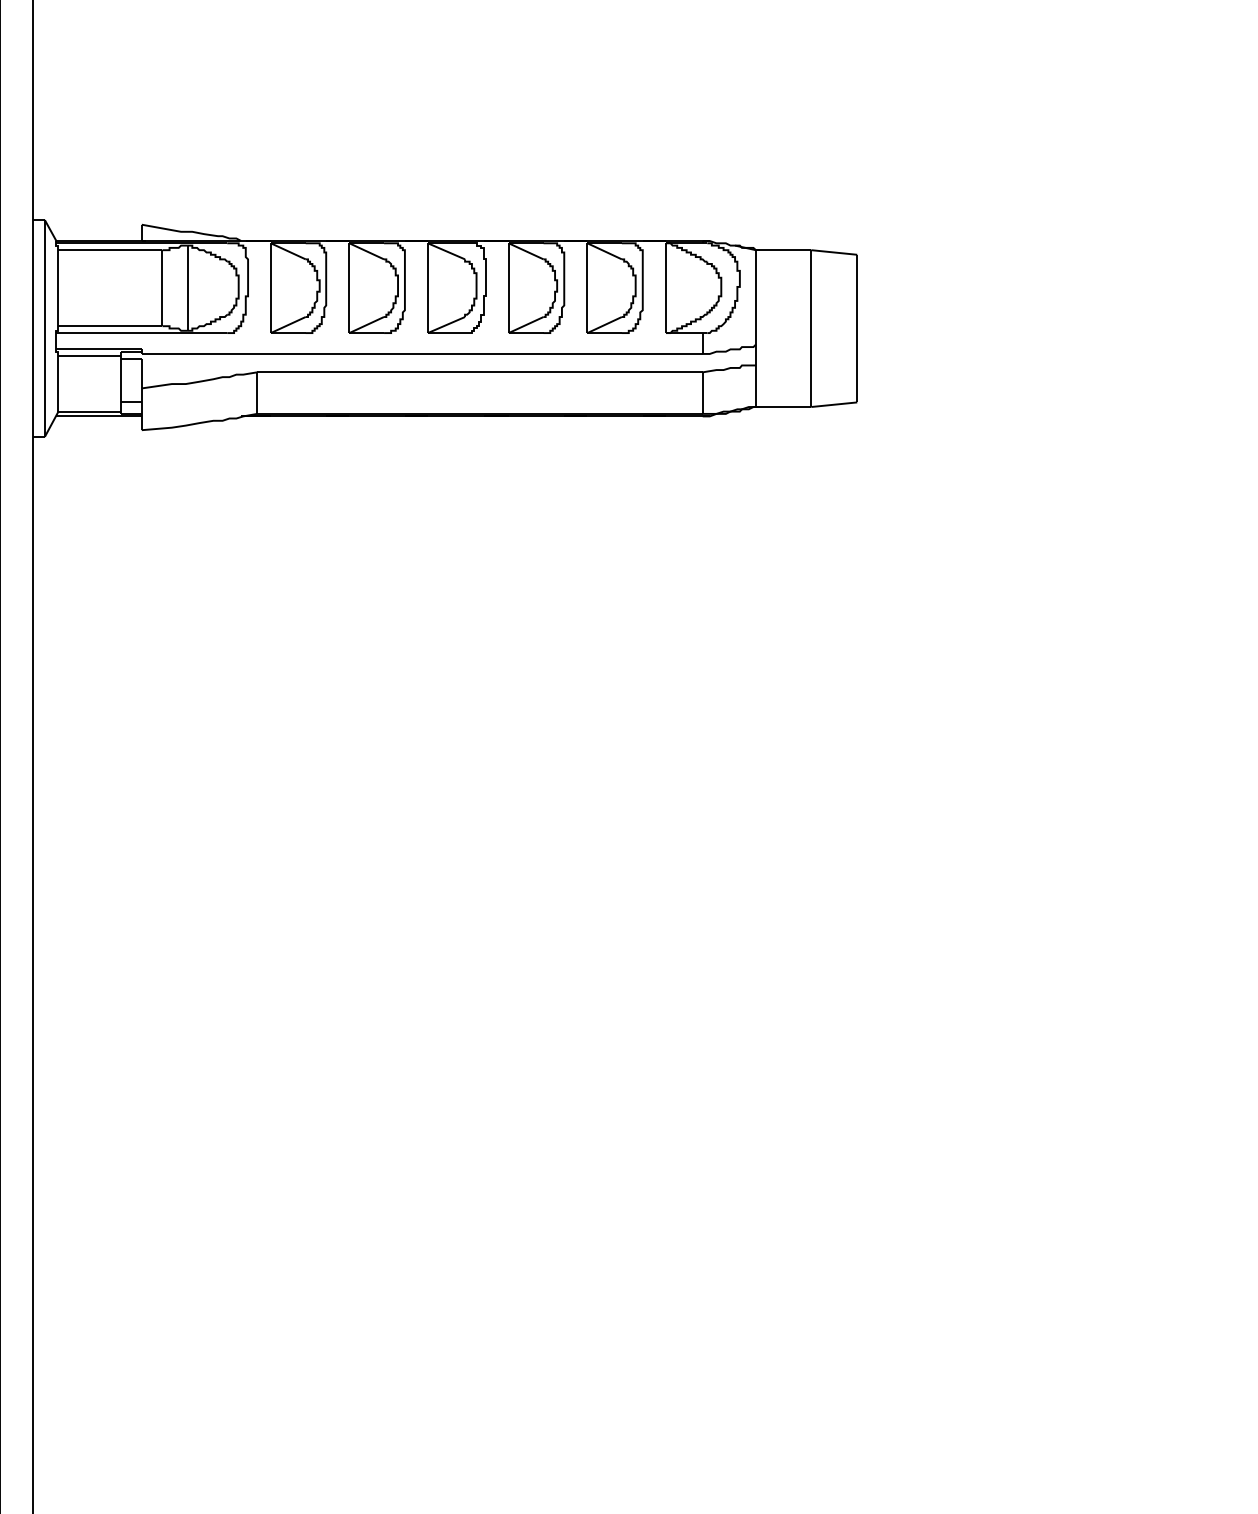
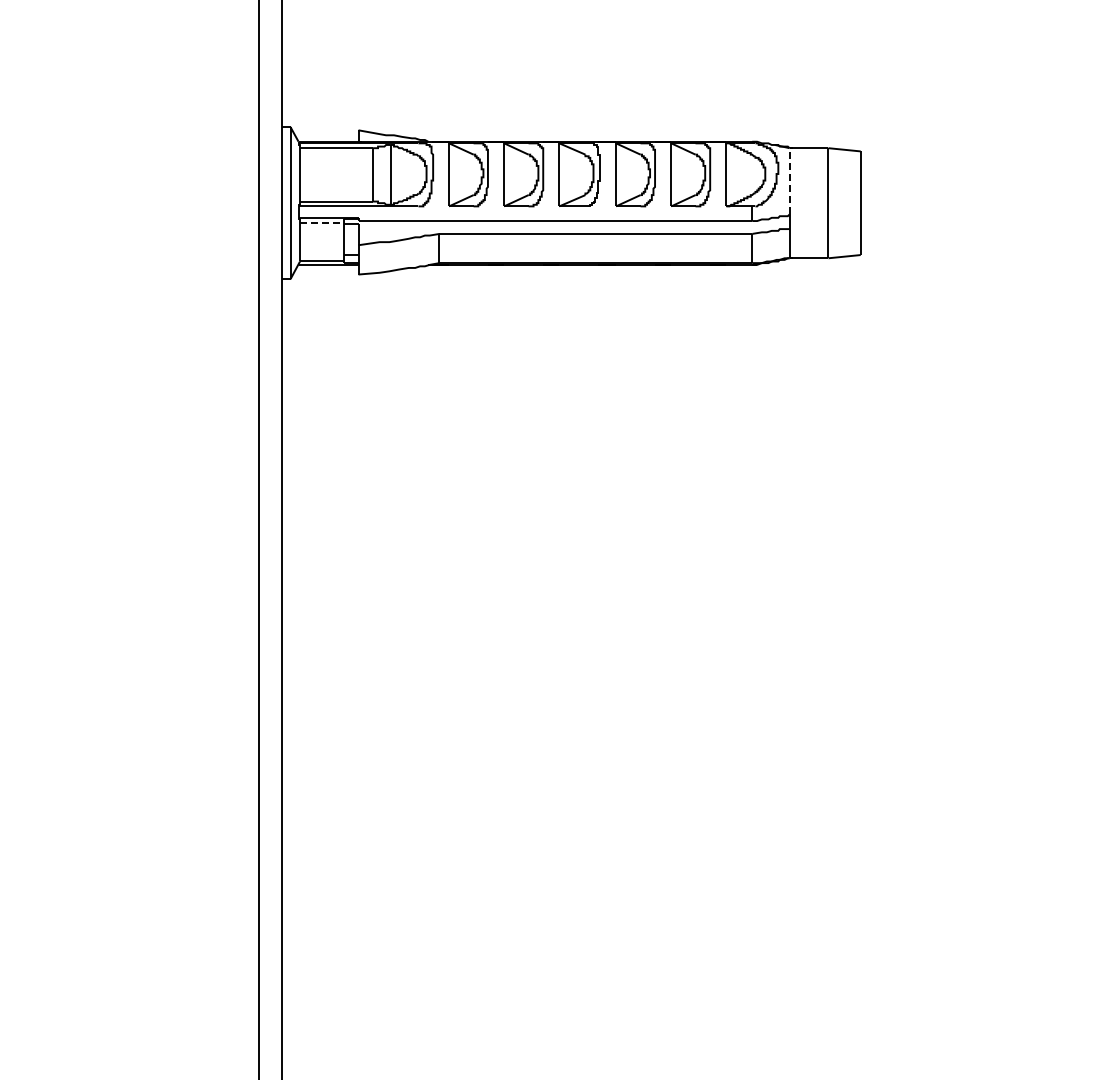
line: (755, 296) -> (789, 180), solid -> dashed
line: (89, 356) -> (321, 222), solid -> dashed

